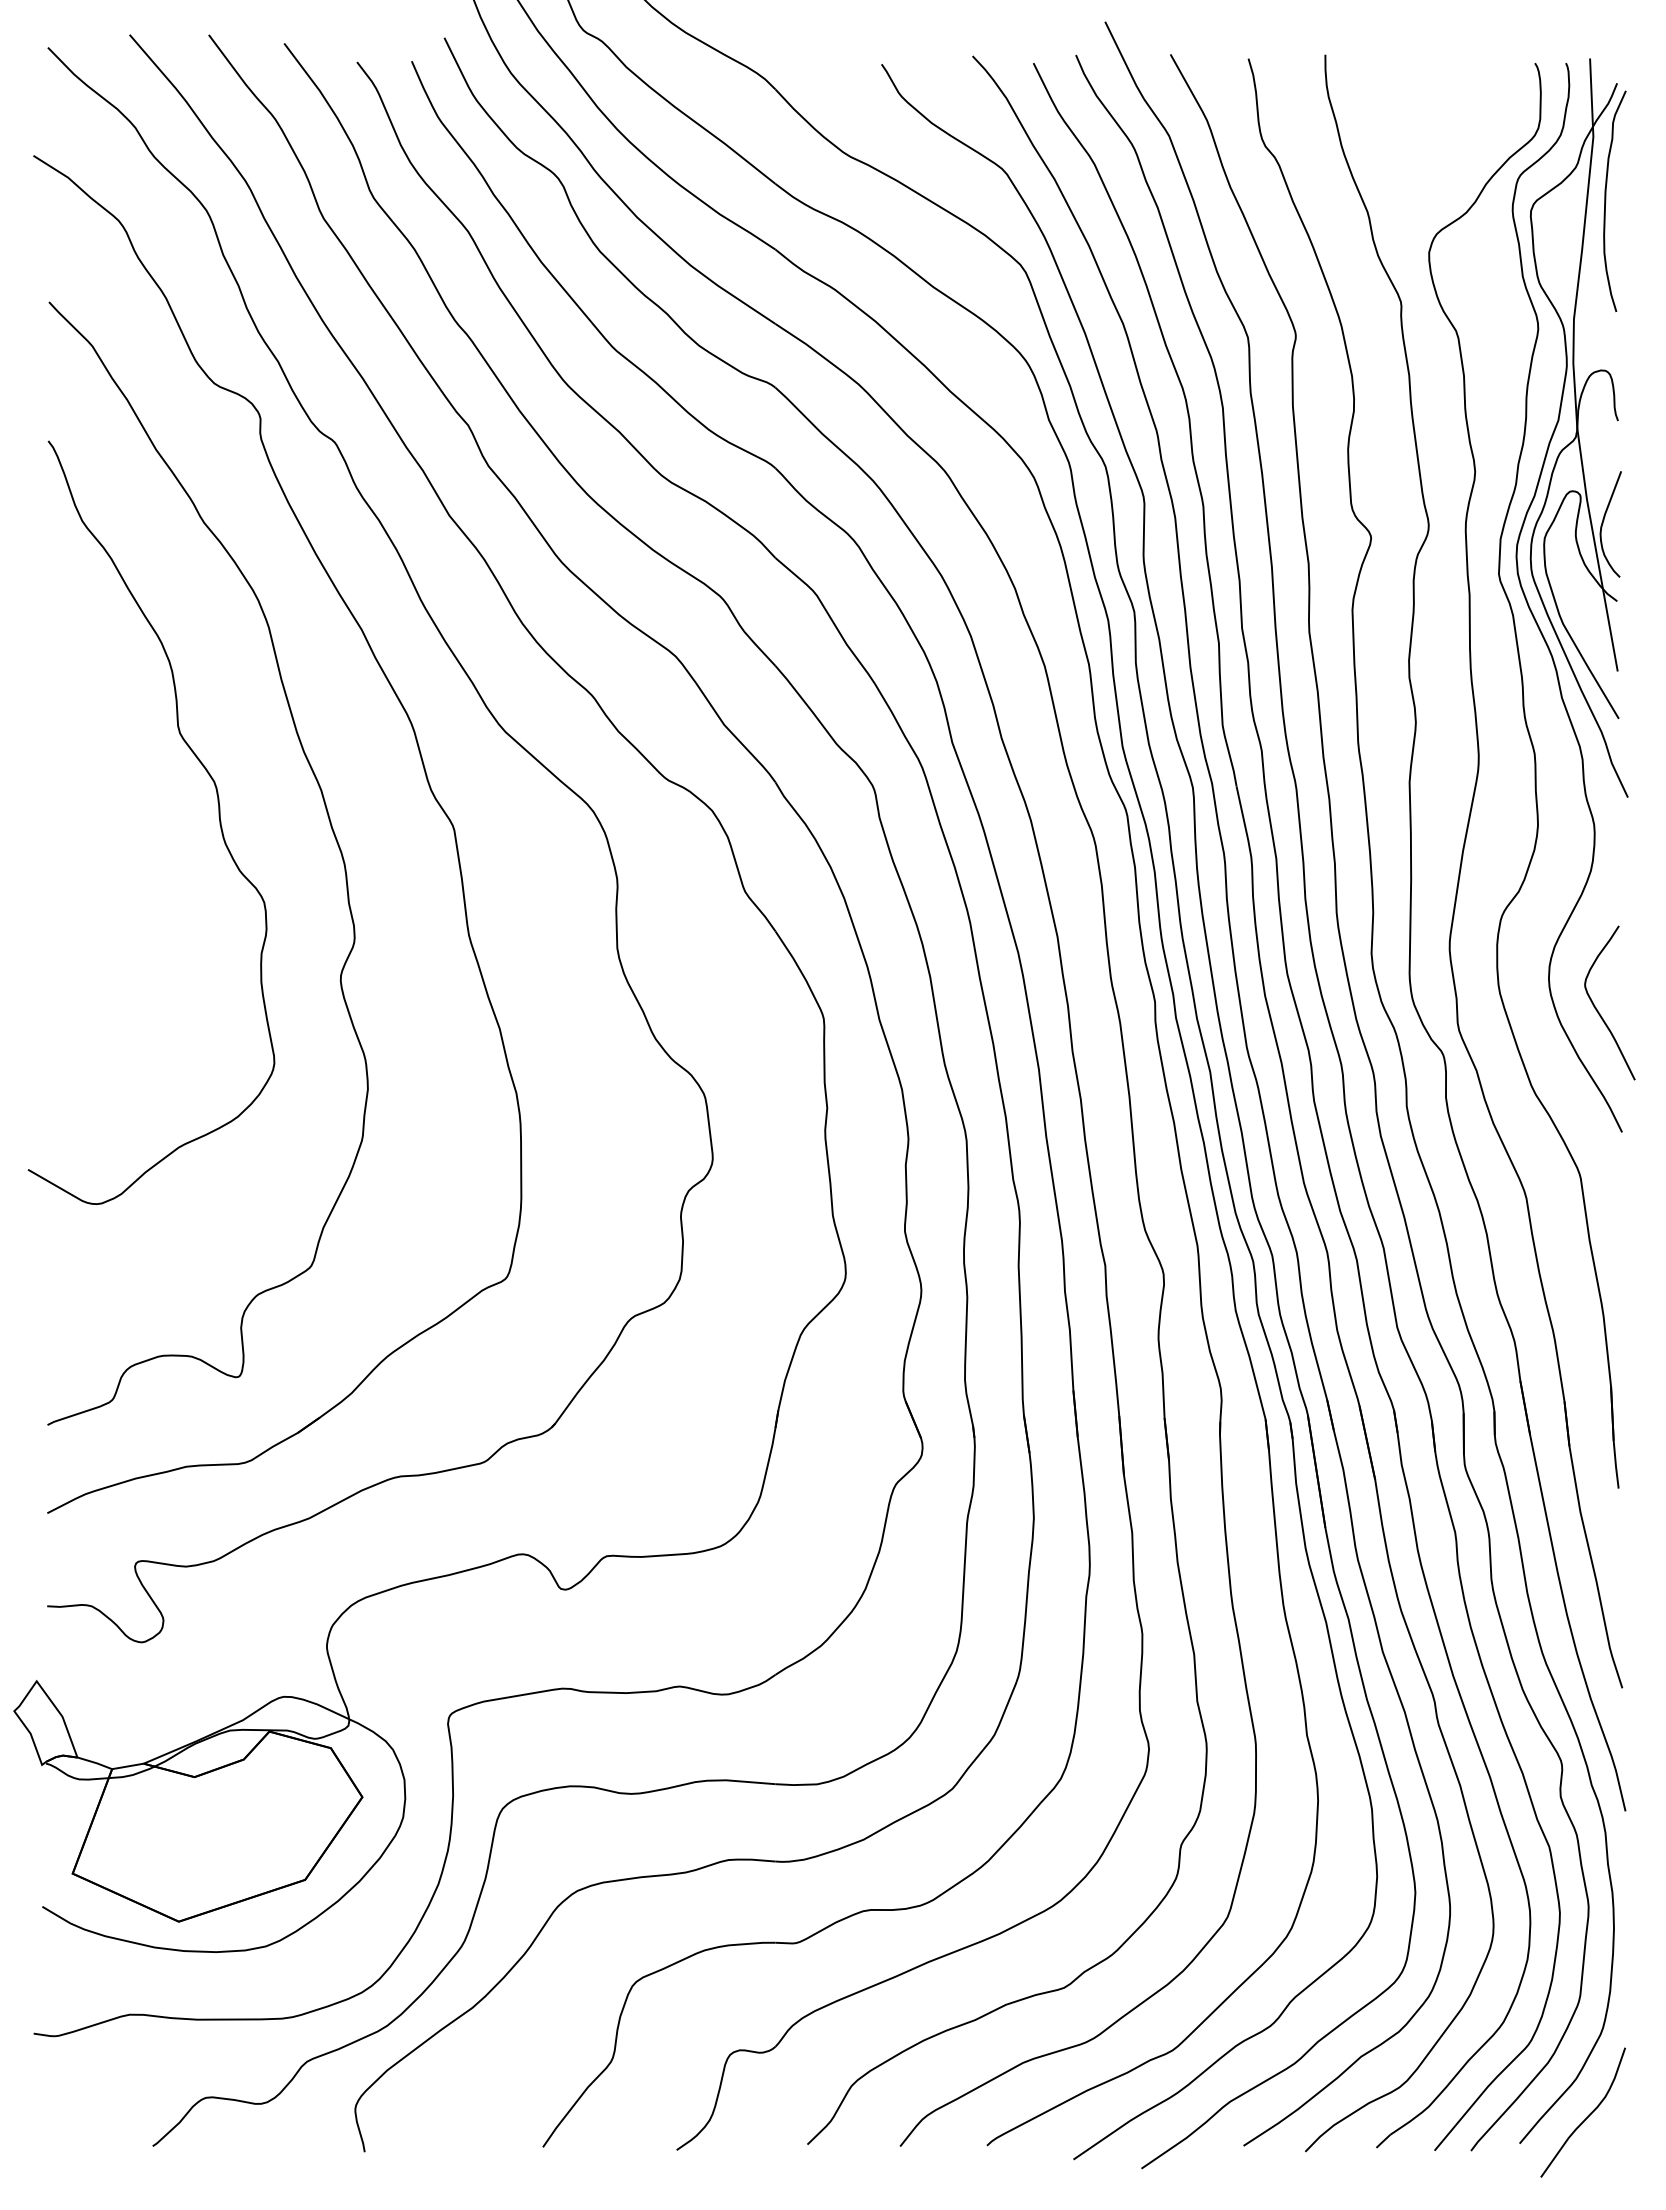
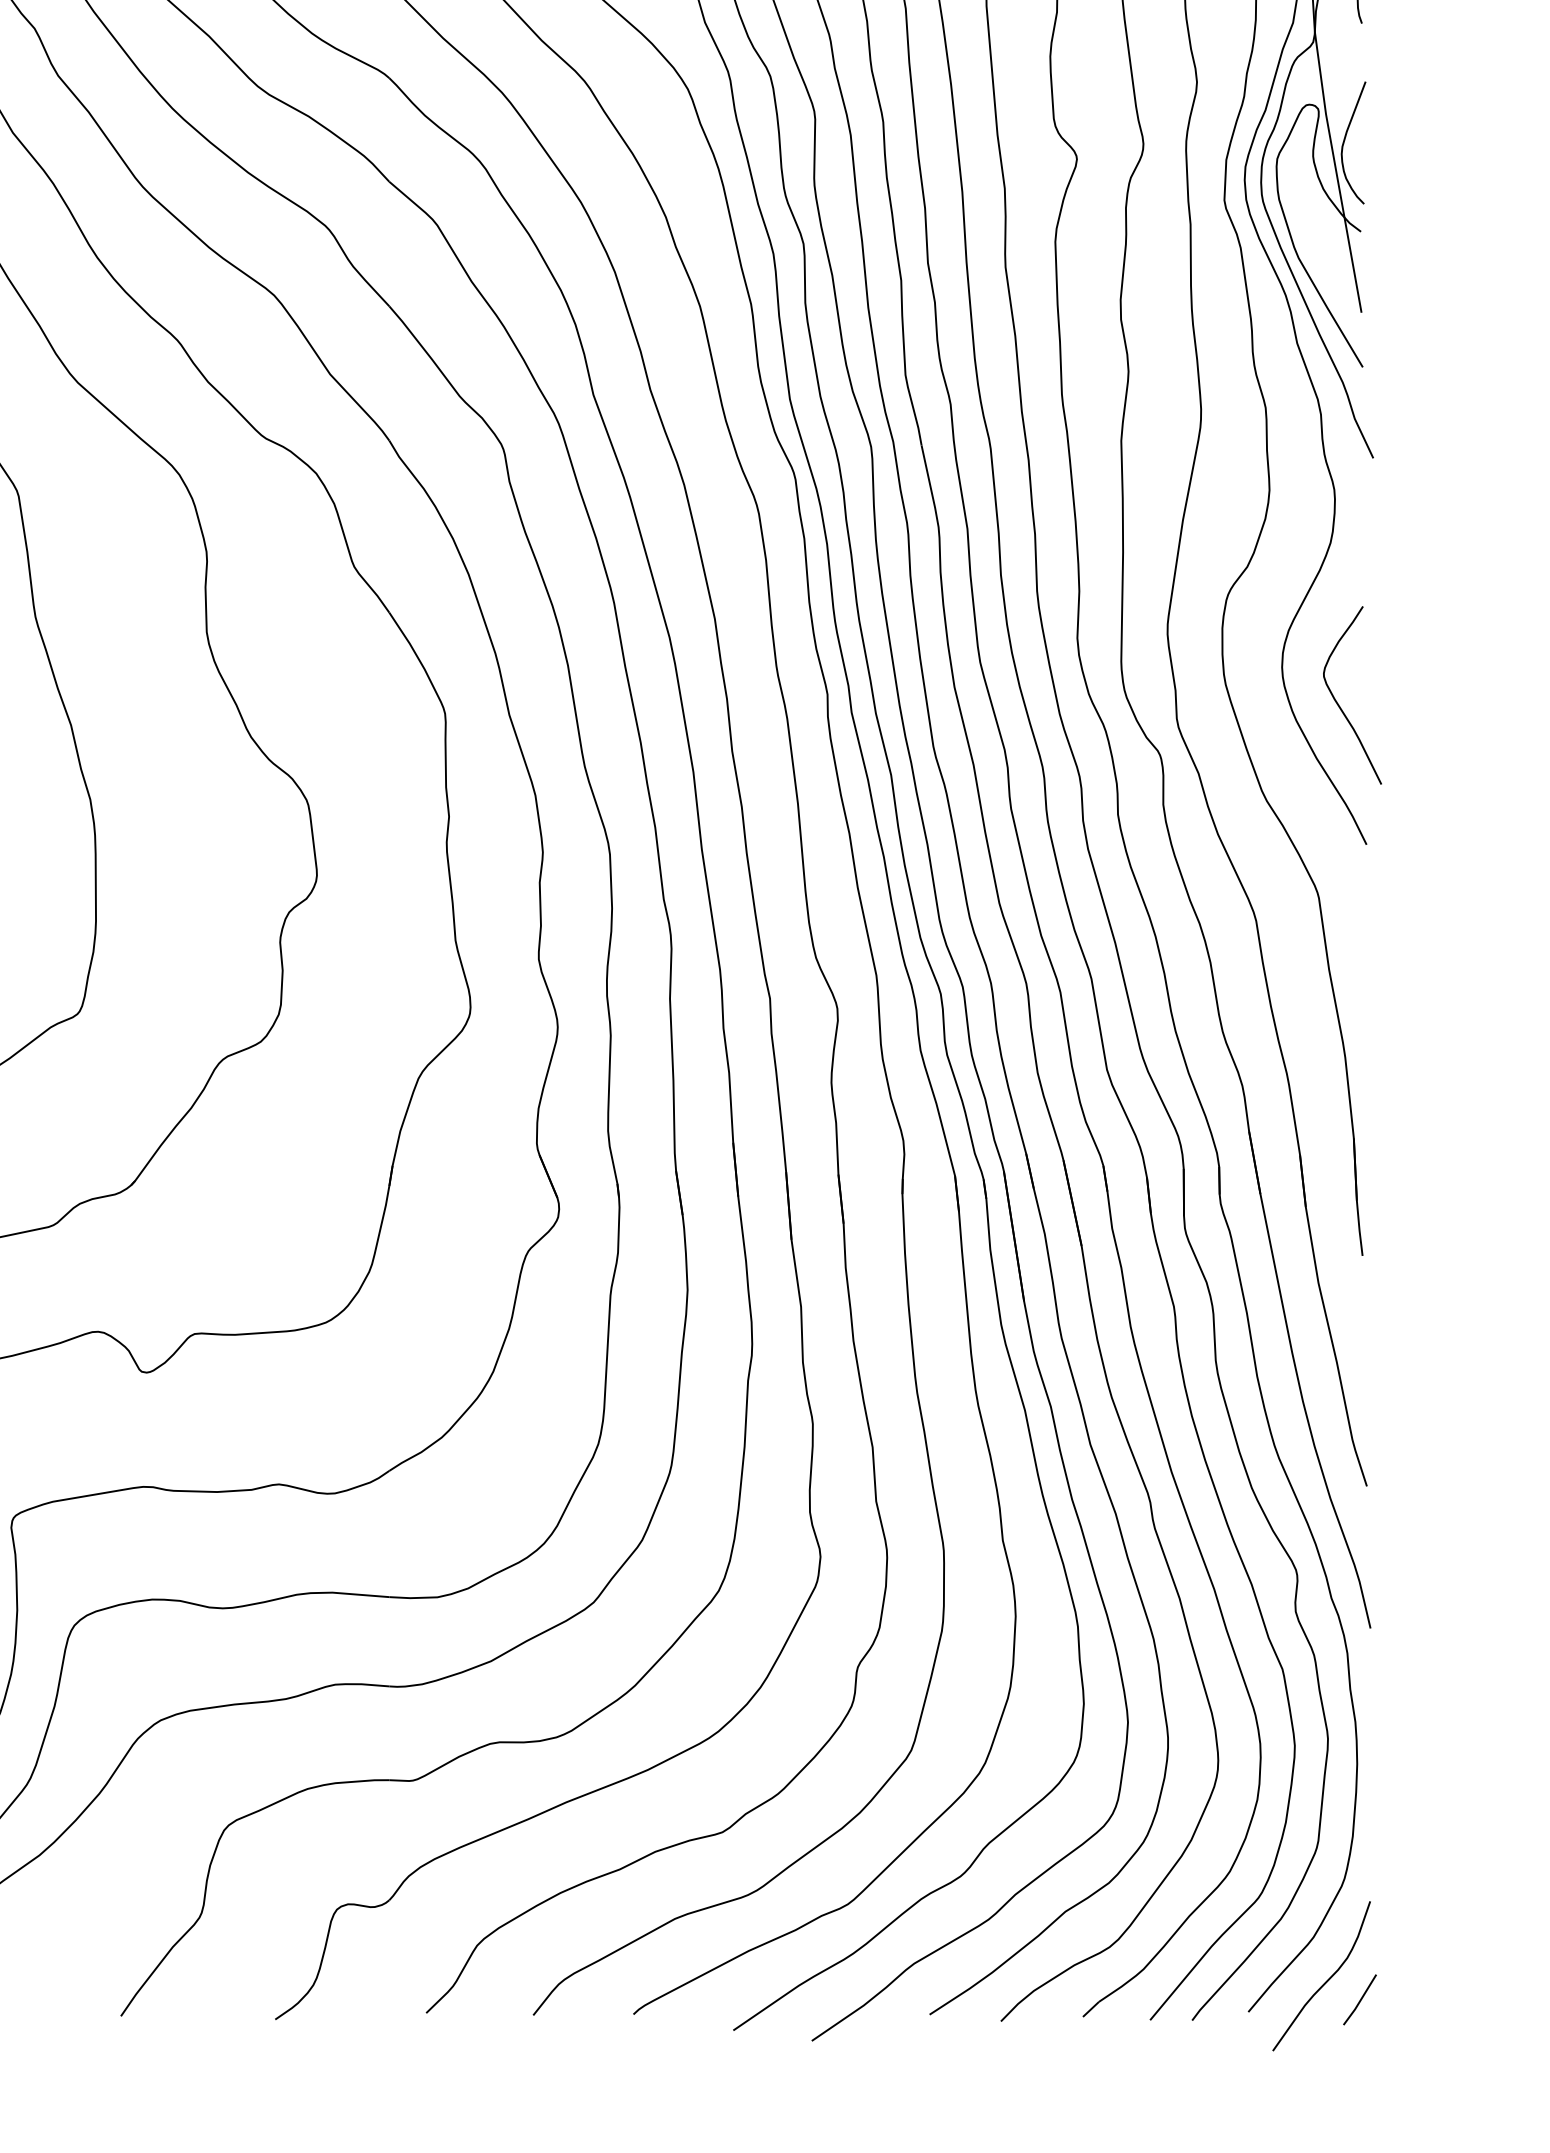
line: (1616, 2133) -> (1360, 2000), added

